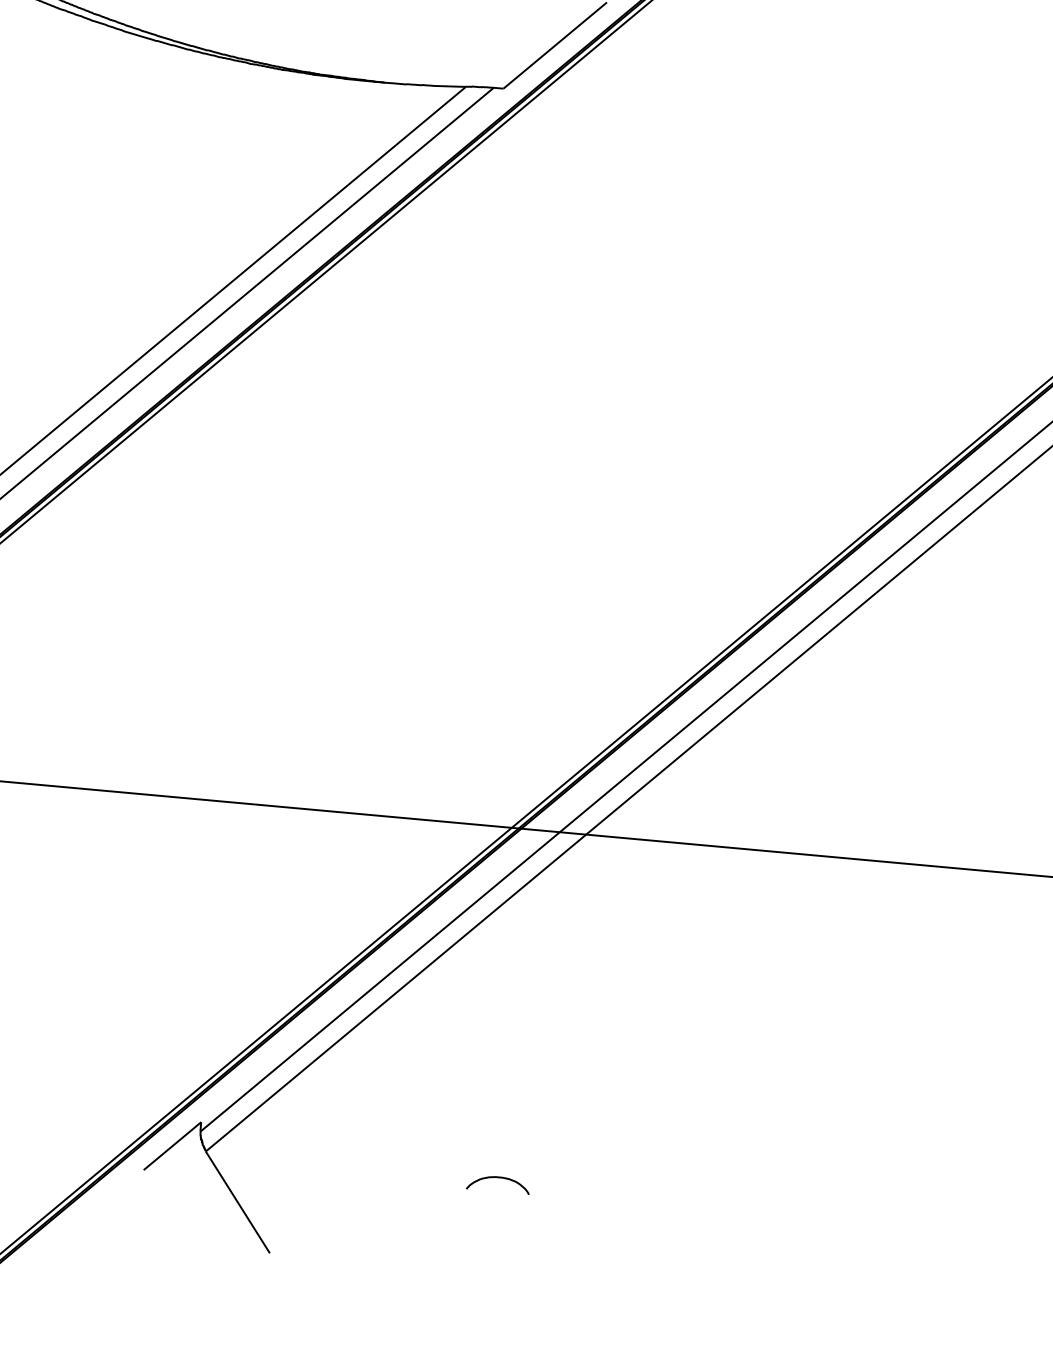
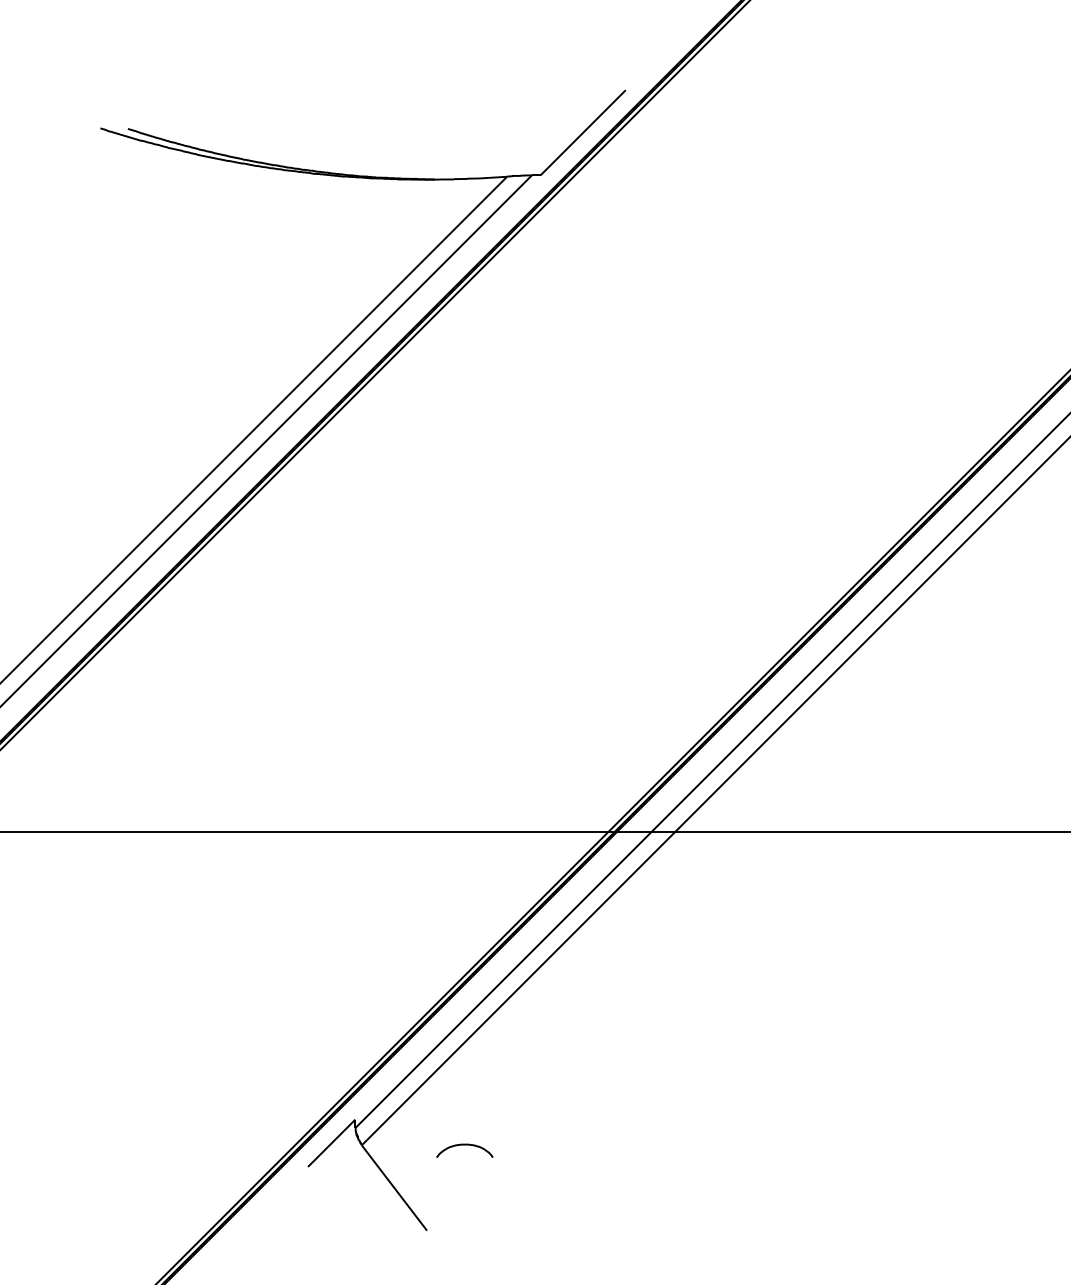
curve: (498, 1178) -> (464, 1145), moved

